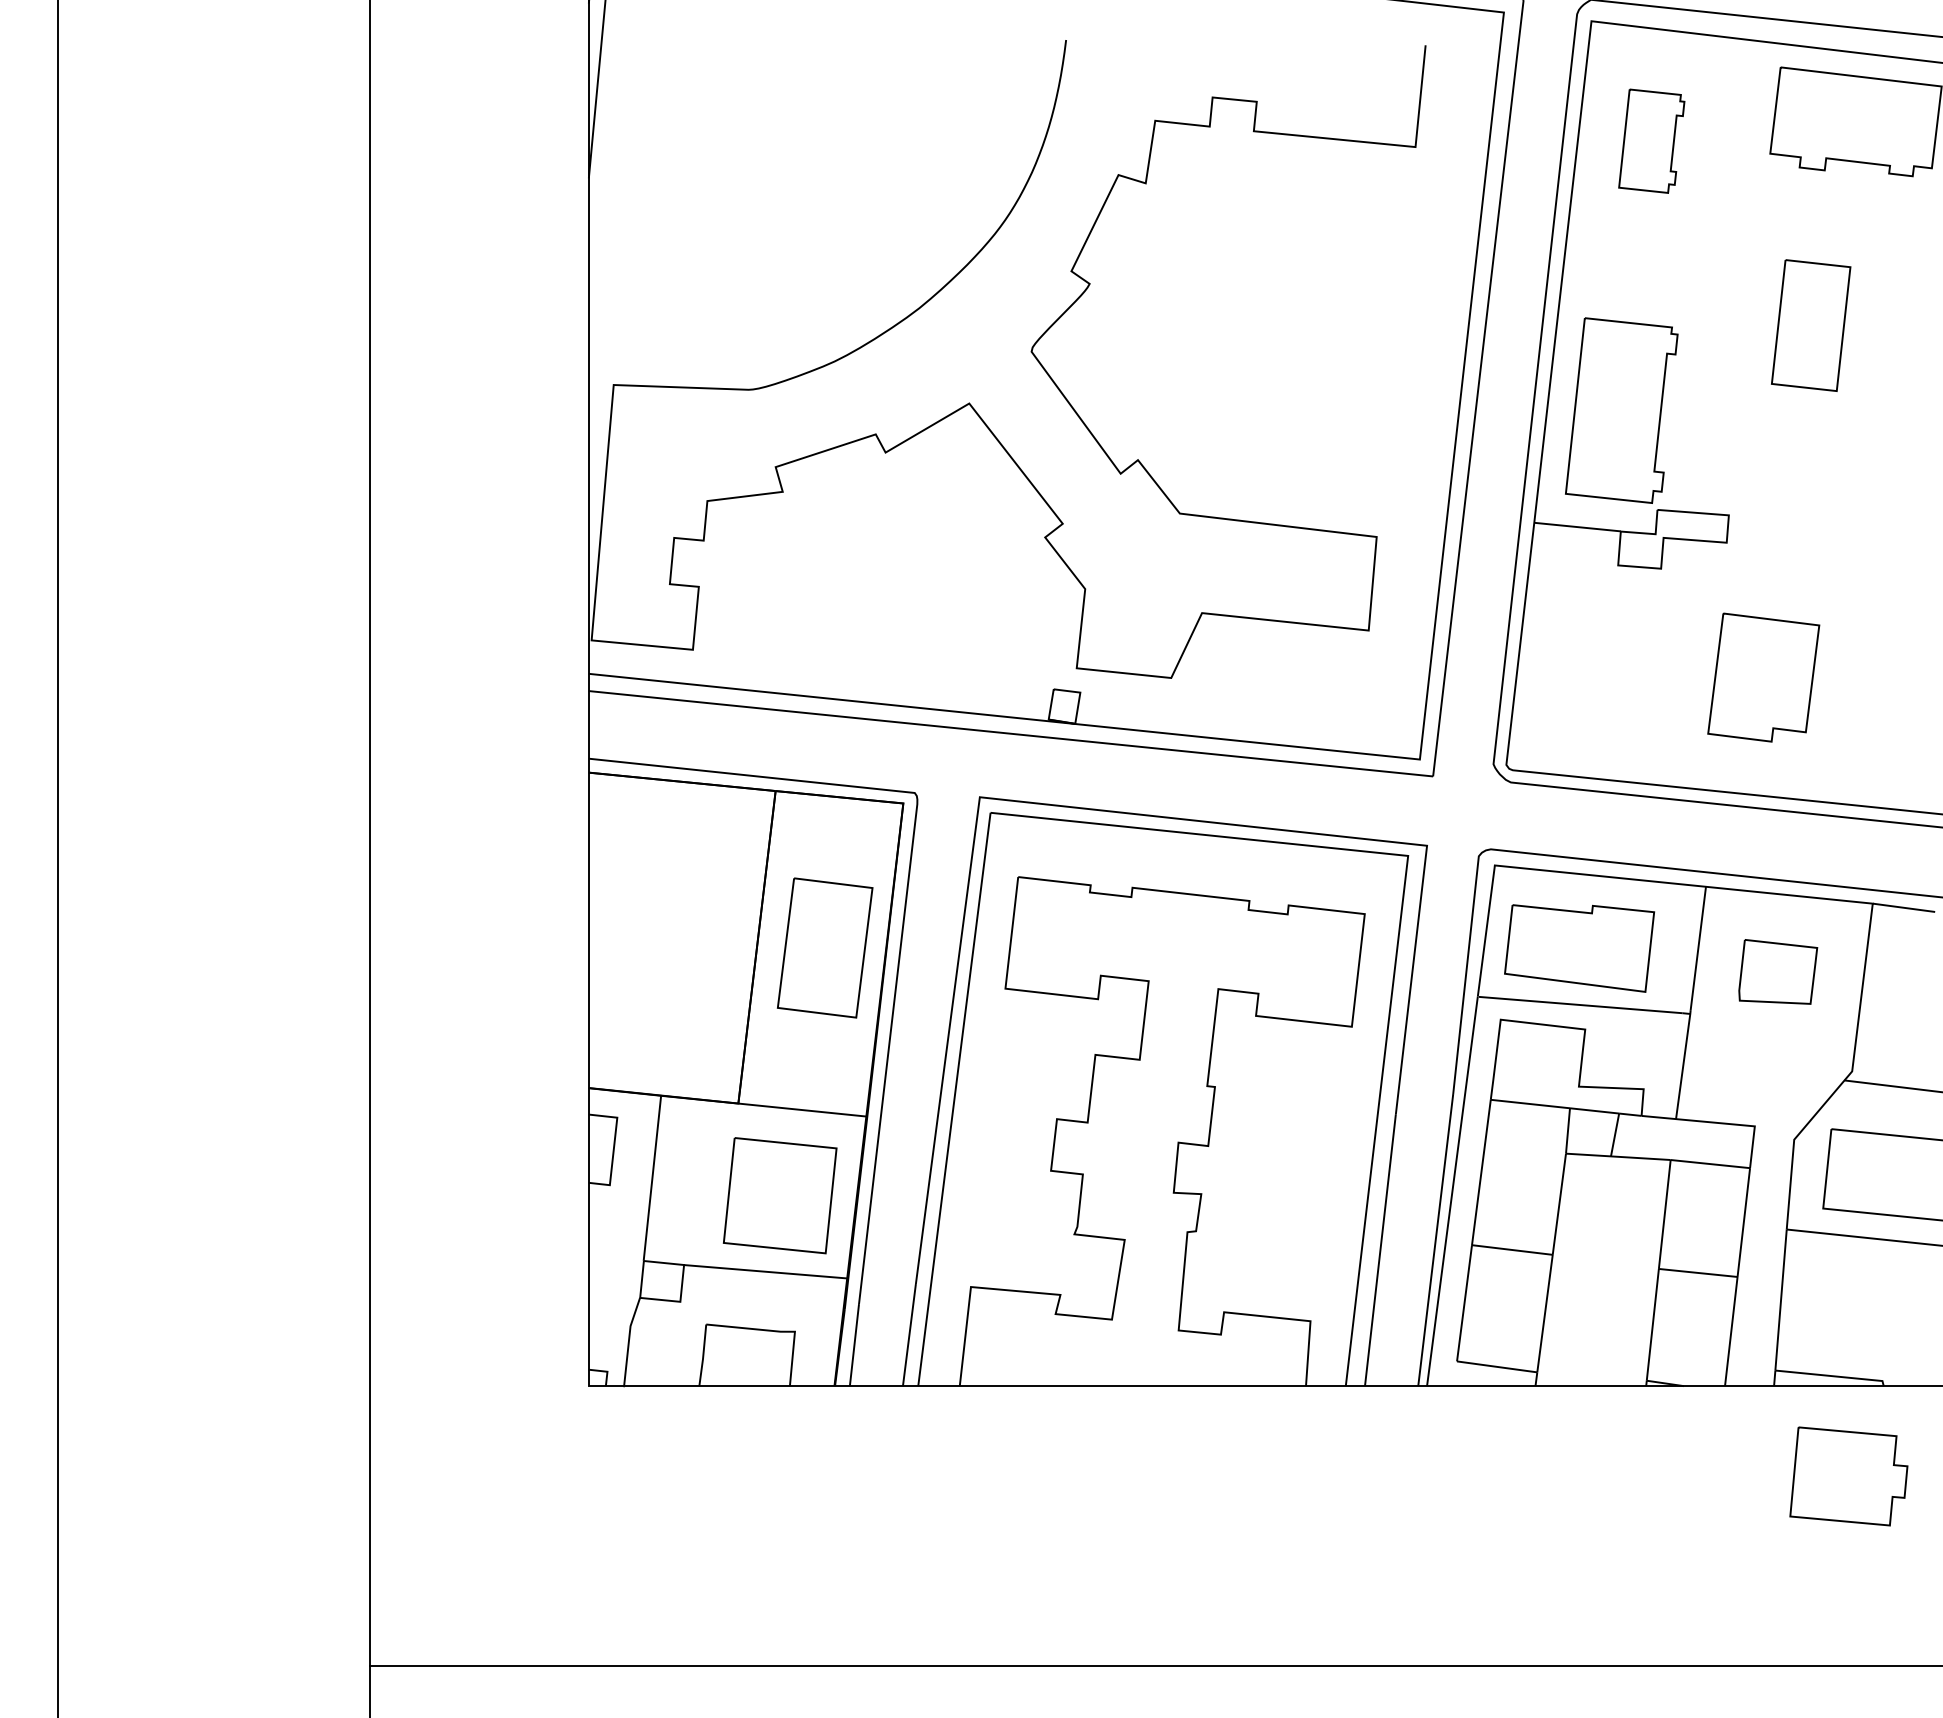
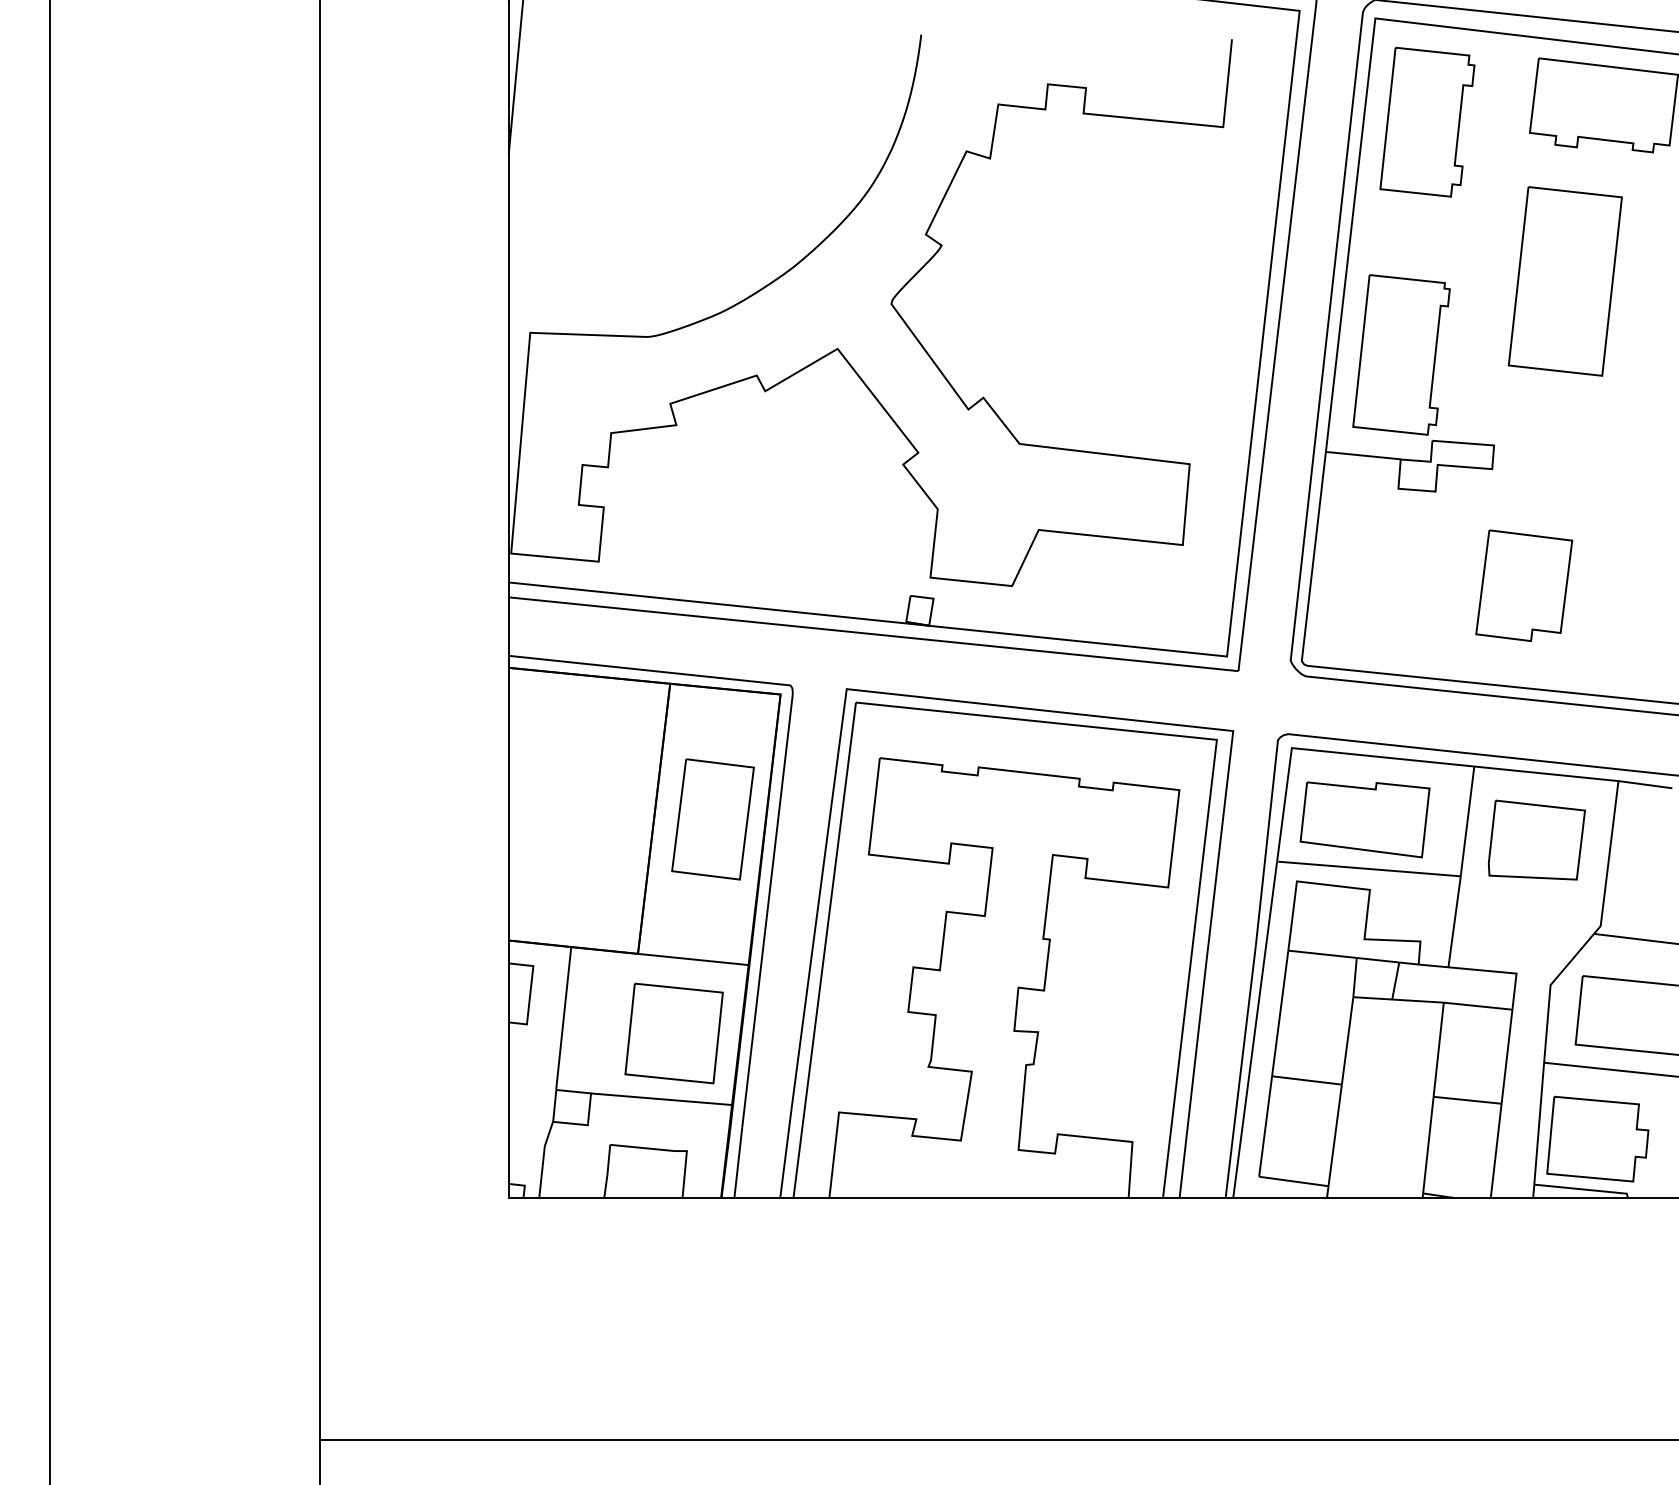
part: (1651, 140) -> (1427, 121), size x1.67
part: (1810, 325) -> (1564, 281), size x1.67
part: (1777, 971) -> (1536, 839), size x1.43
part: (1848, 1476) -> (1597, 1139), moved

